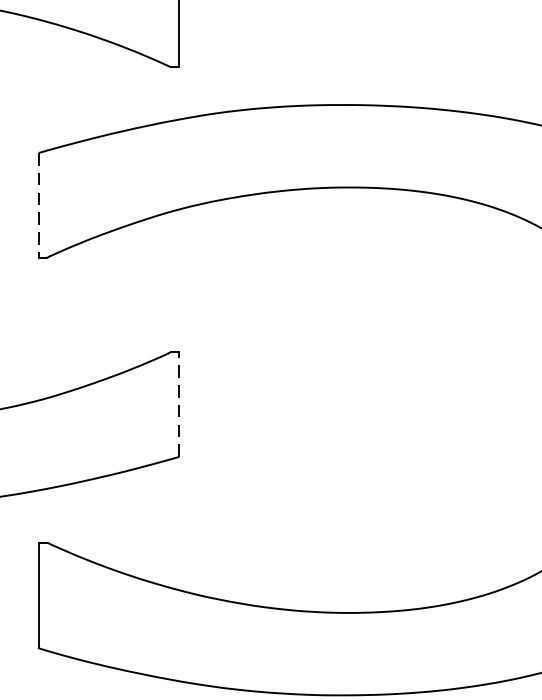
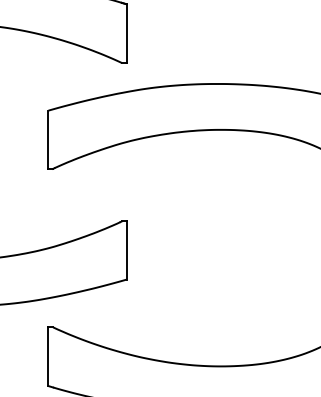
line: (38, 206) -> (48, 140), dashed -> solid
line: (179, 404) -> (126, 250), dashed -> solid

